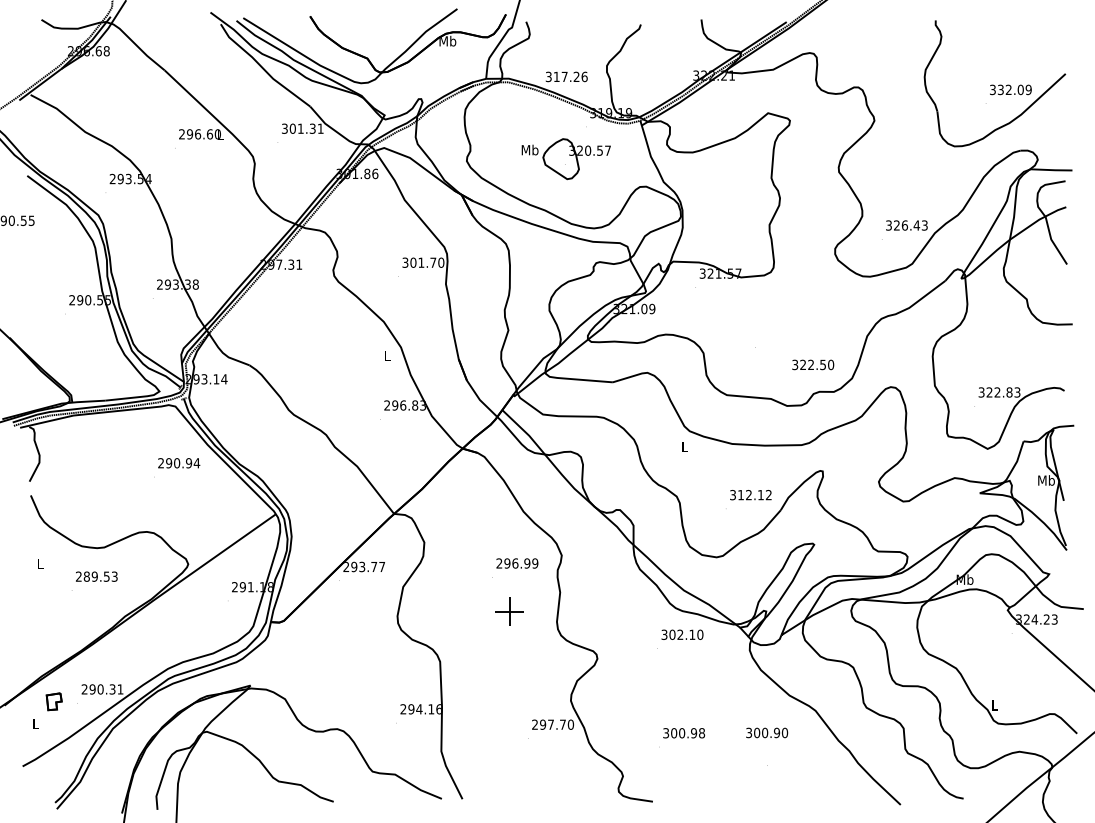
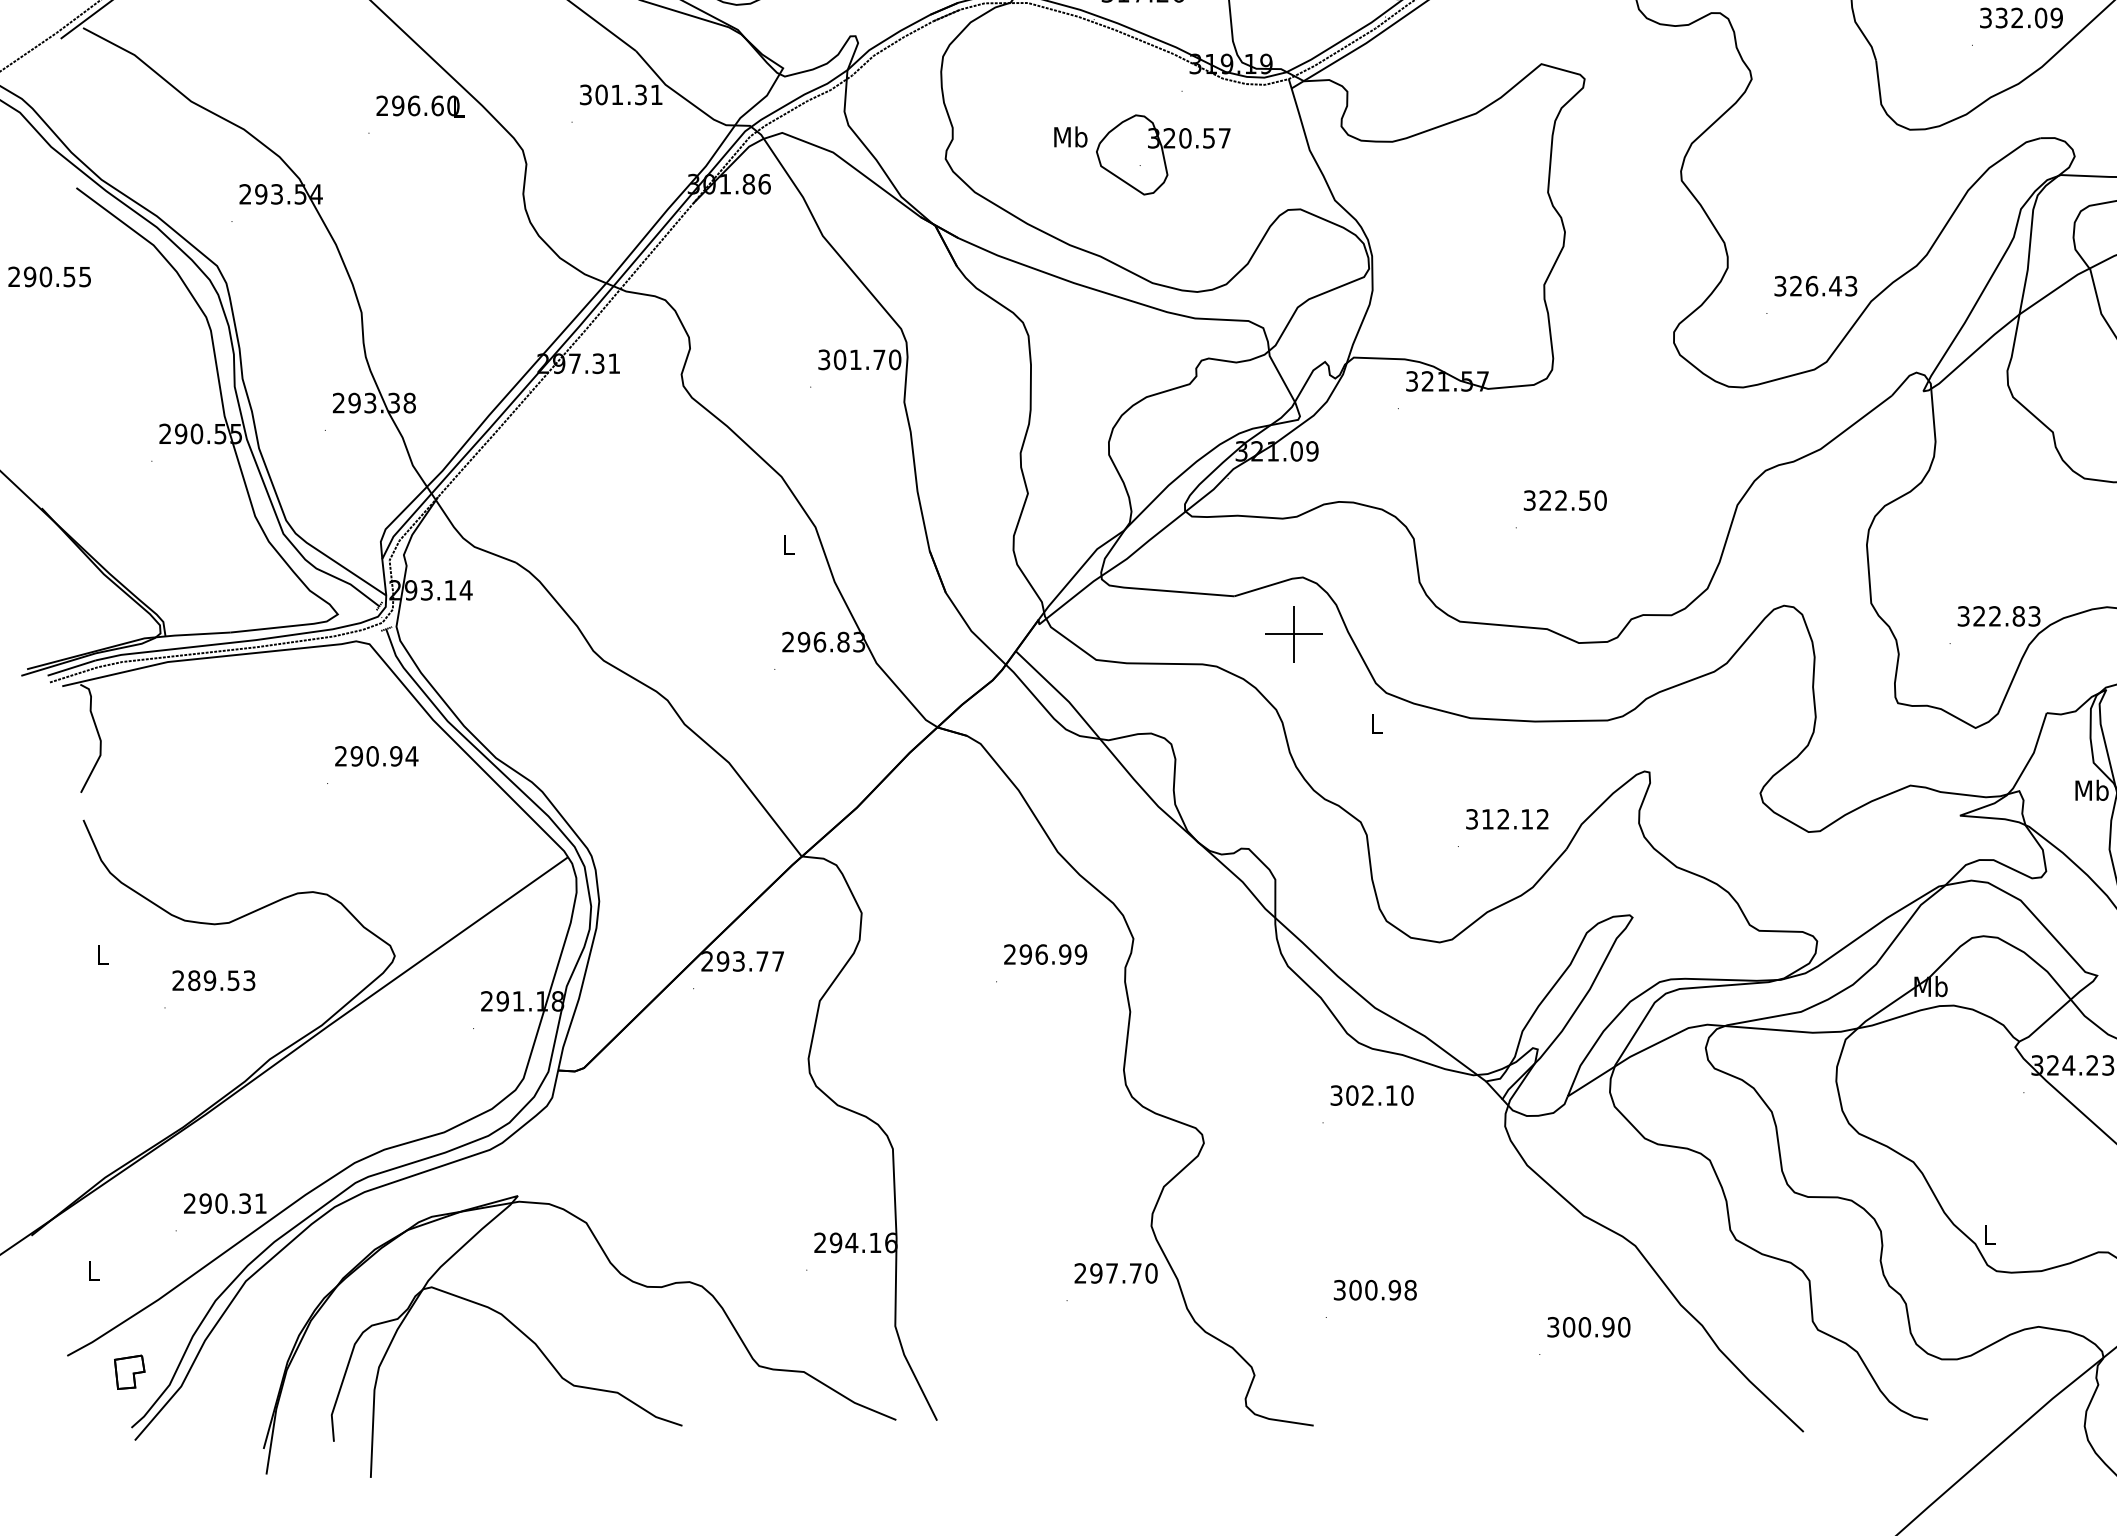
text: (813, 364) -> (1565, 499), moved
part: (509, 611) -> (1293, 634), moved
part: (53, 701) -> (128, 1371), moved
text: (767, 732) -> (1589, 1326), moved

